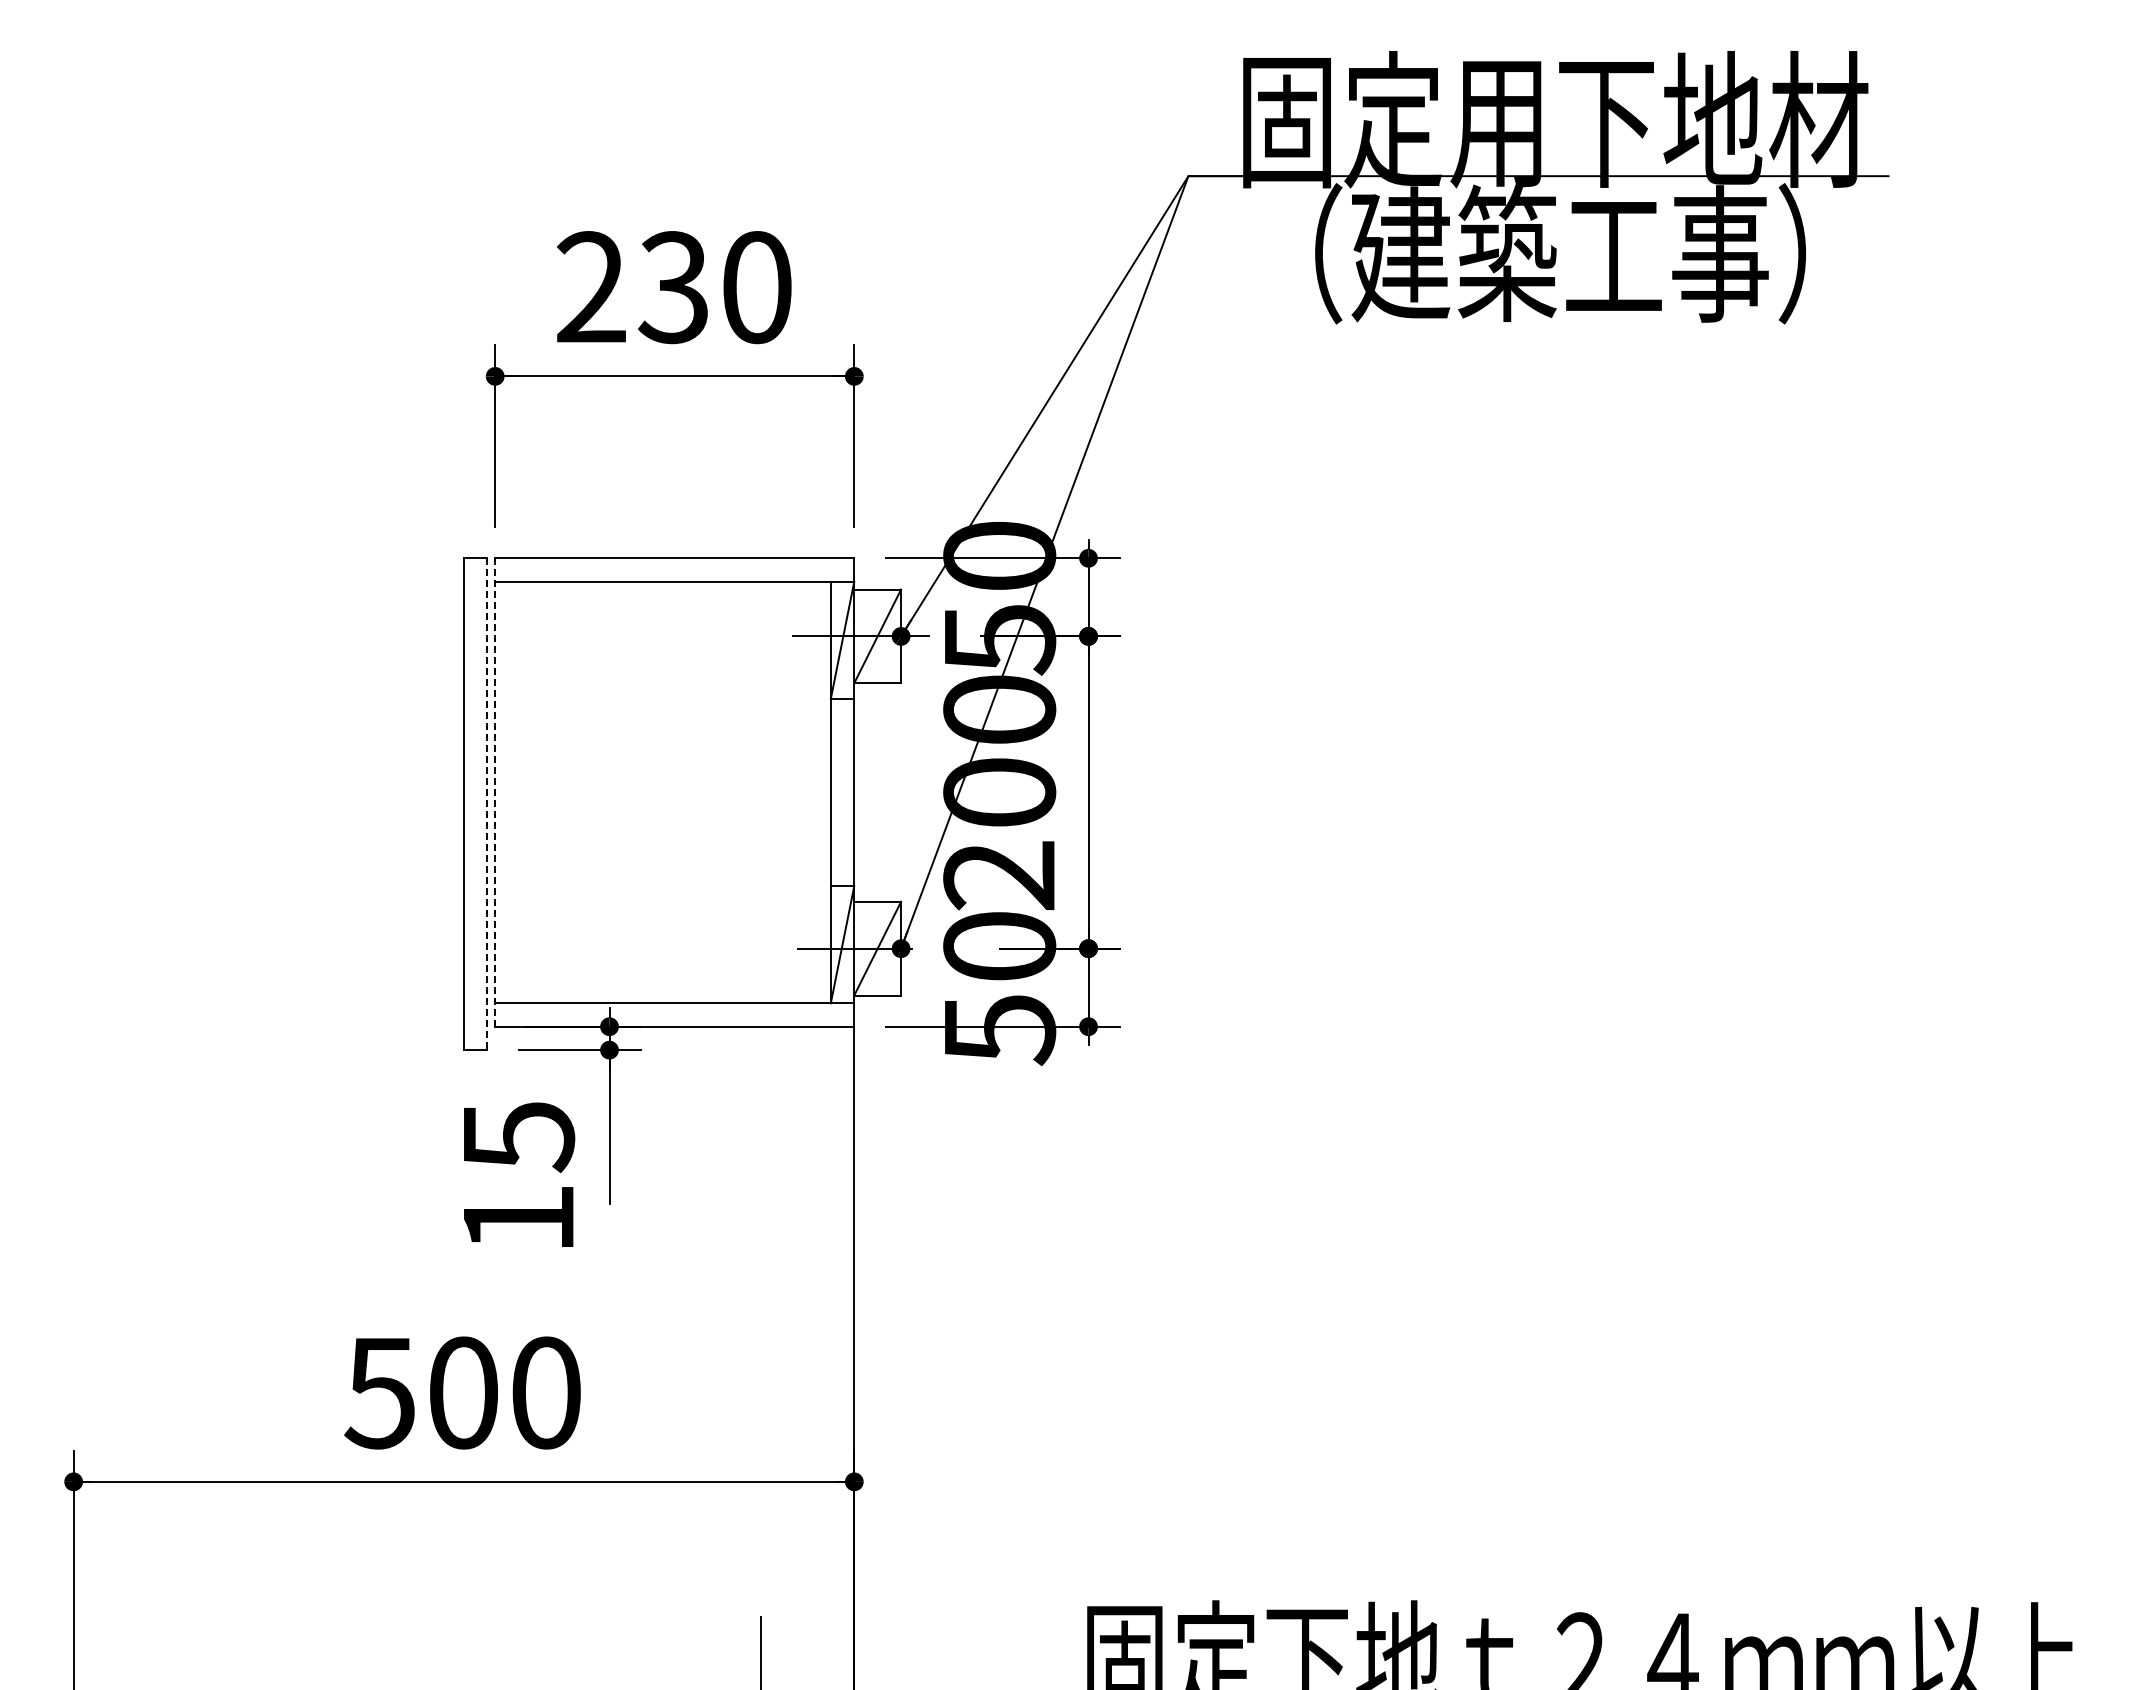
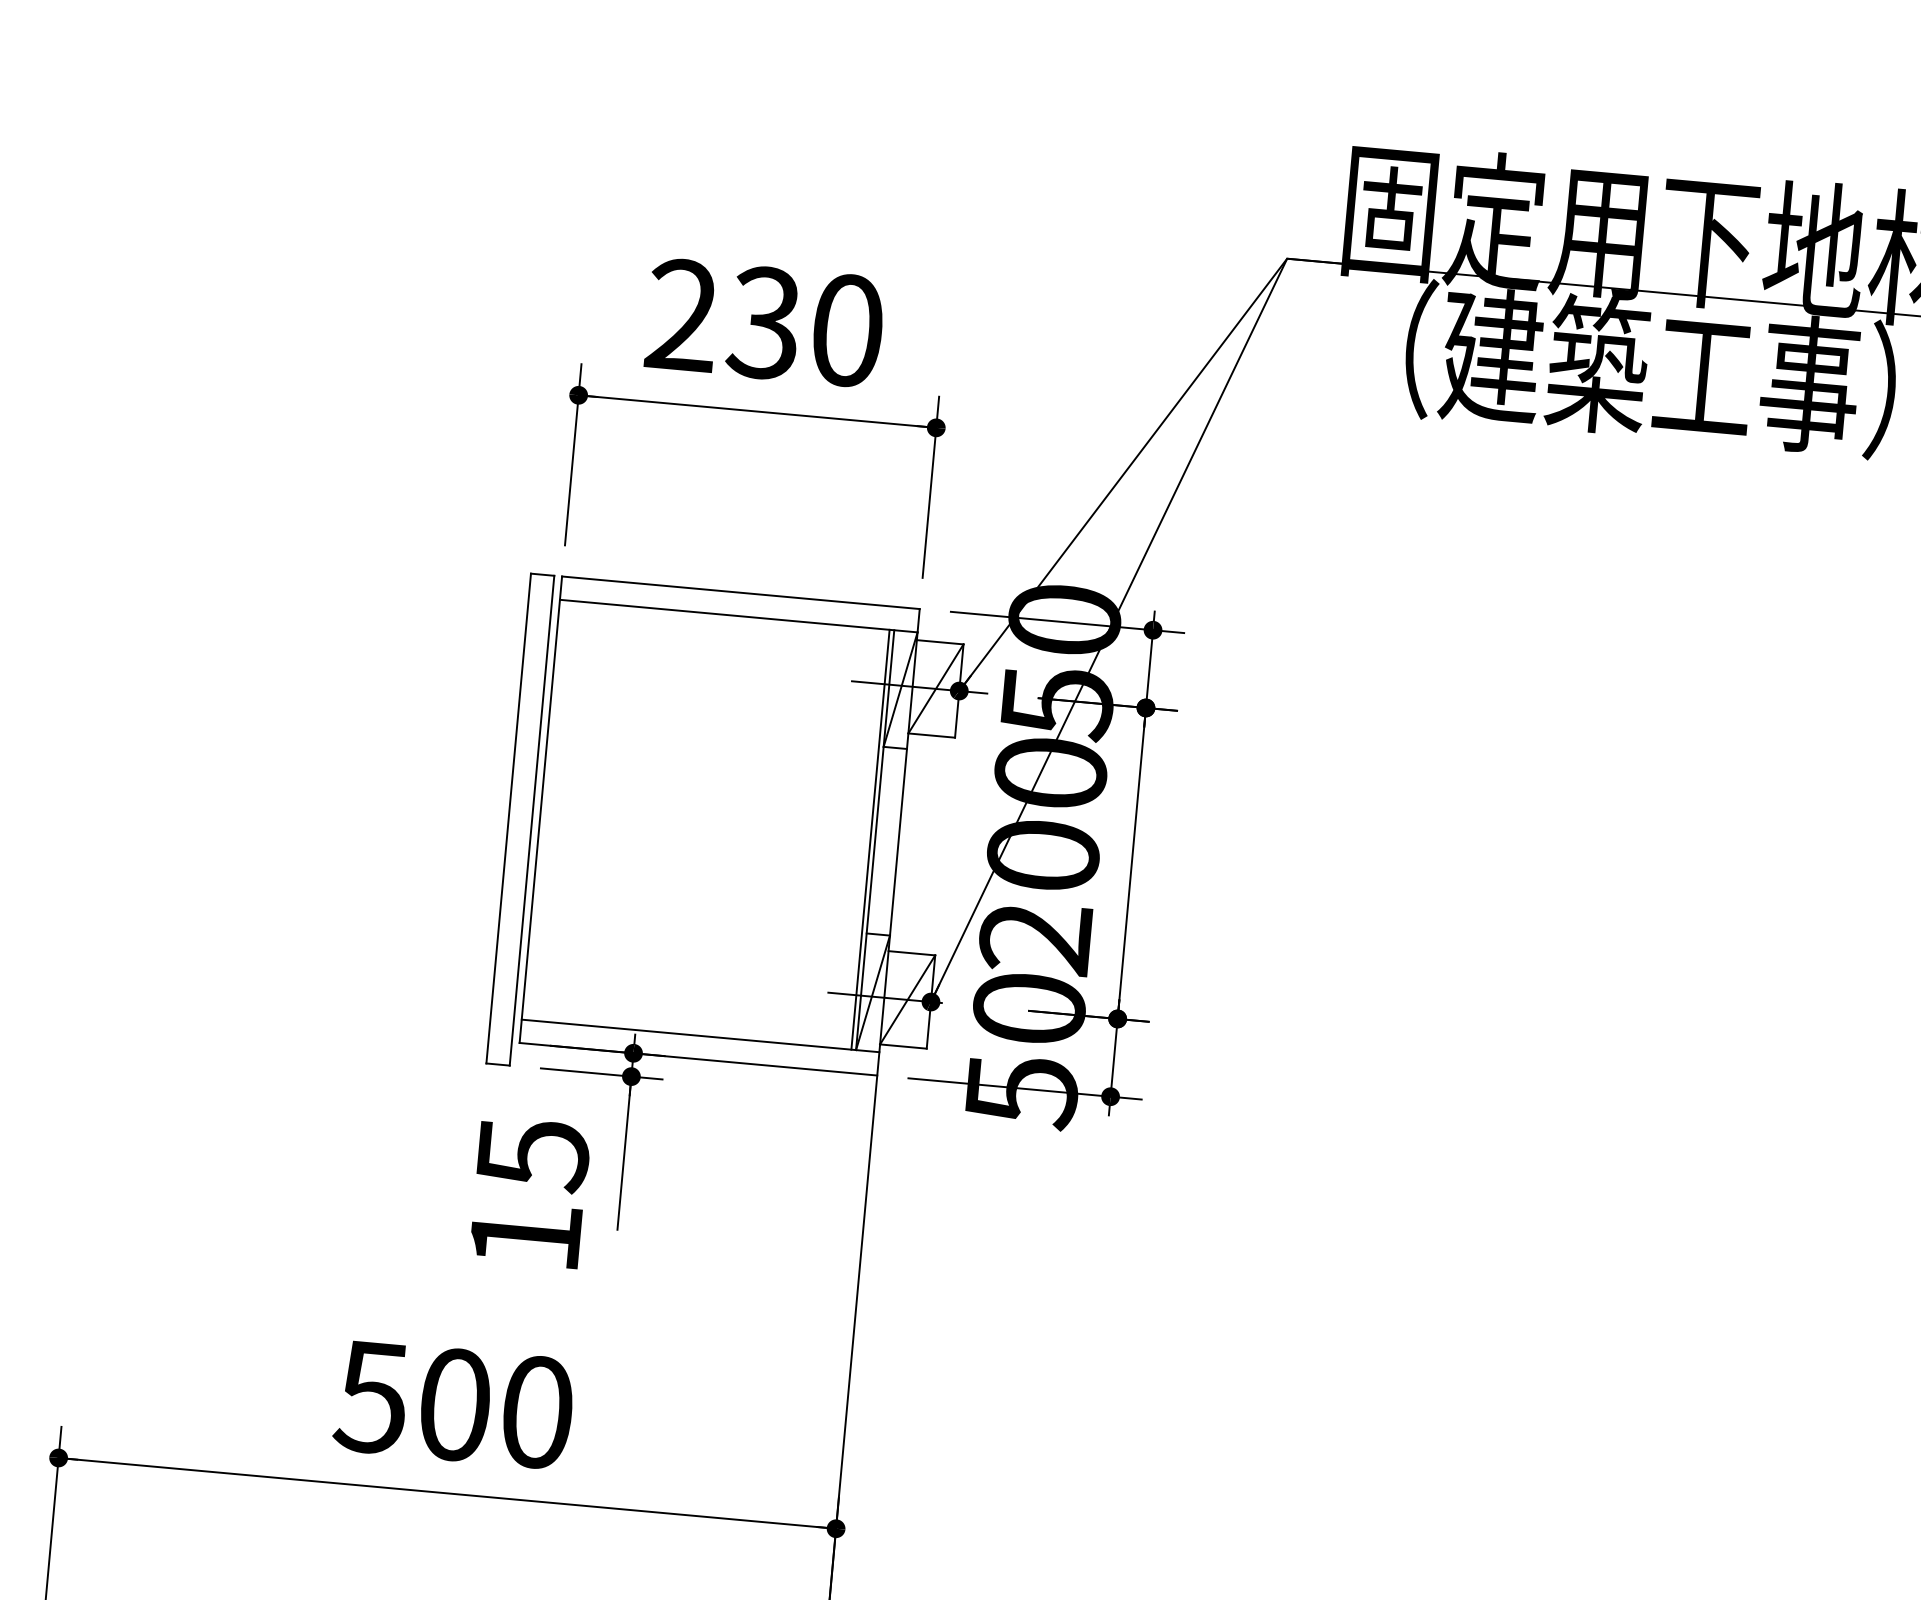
line: (826, 792) -> (870, 839), added
line: (495, 793) -> (541, 810), dashed -> solid
line: (487, 804) -> (532, 820), dashed -> solid

